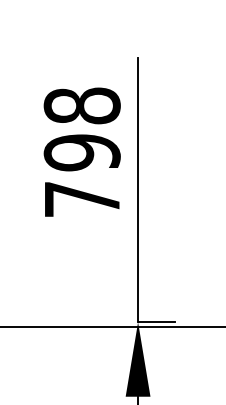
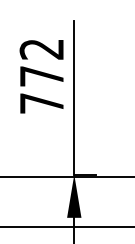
text: (81, 128) -> (41, 62), 798 -> 772

